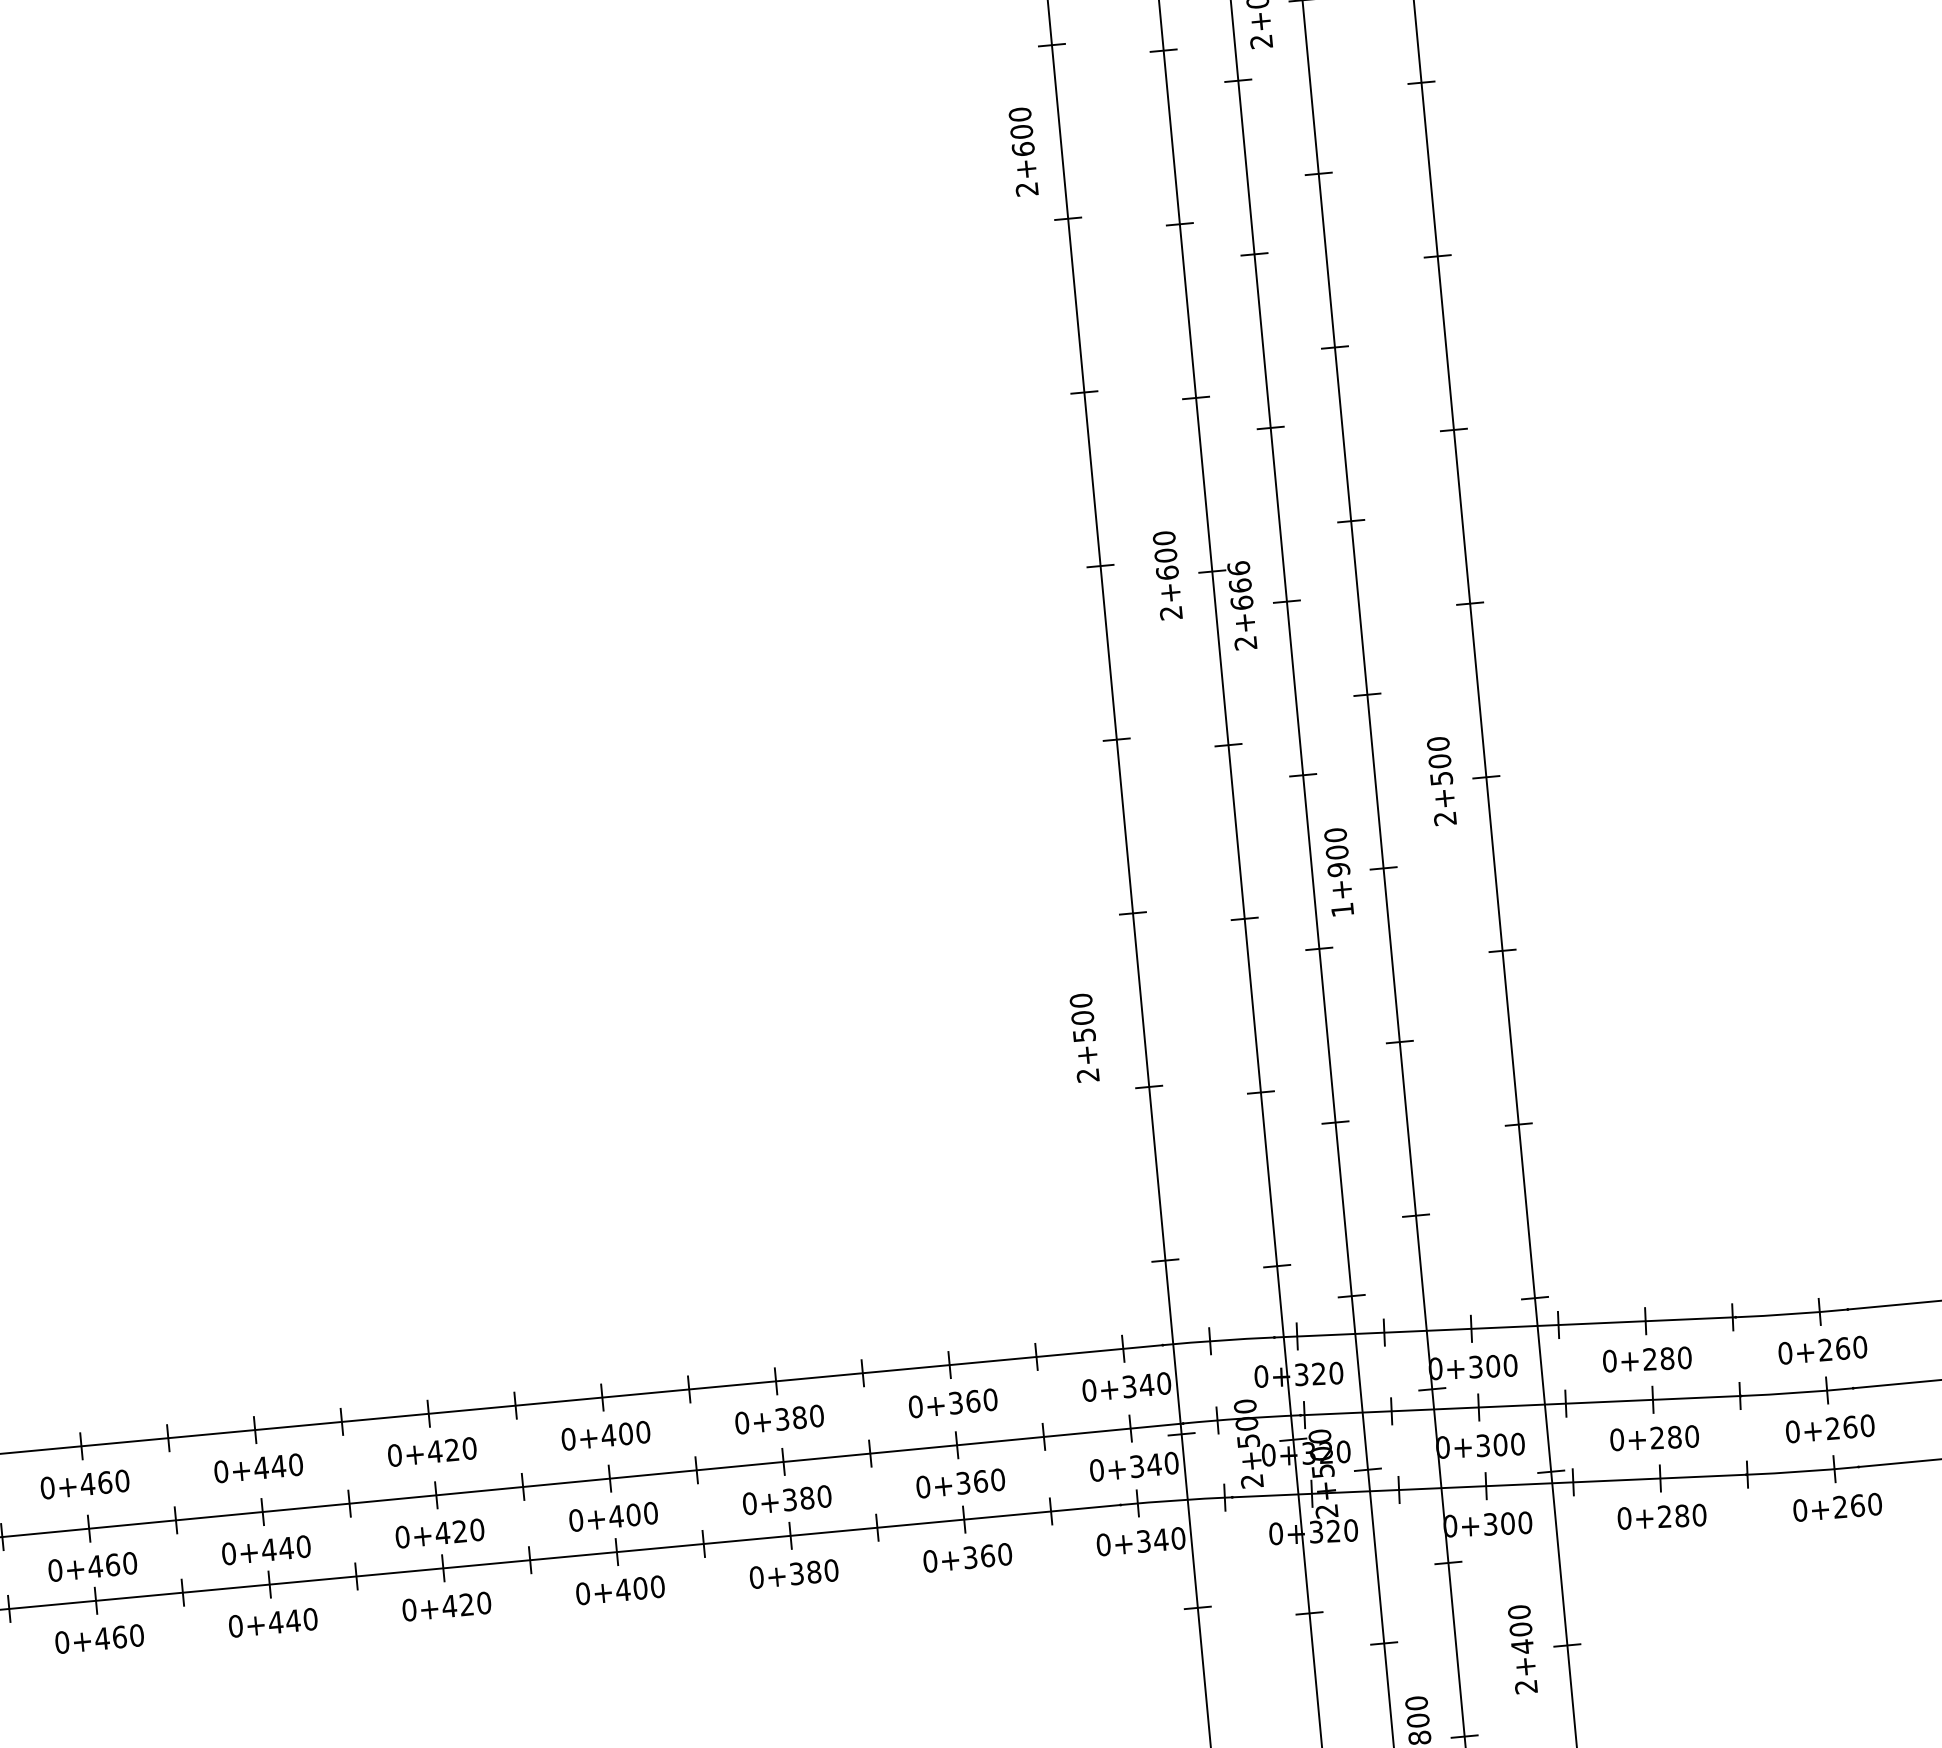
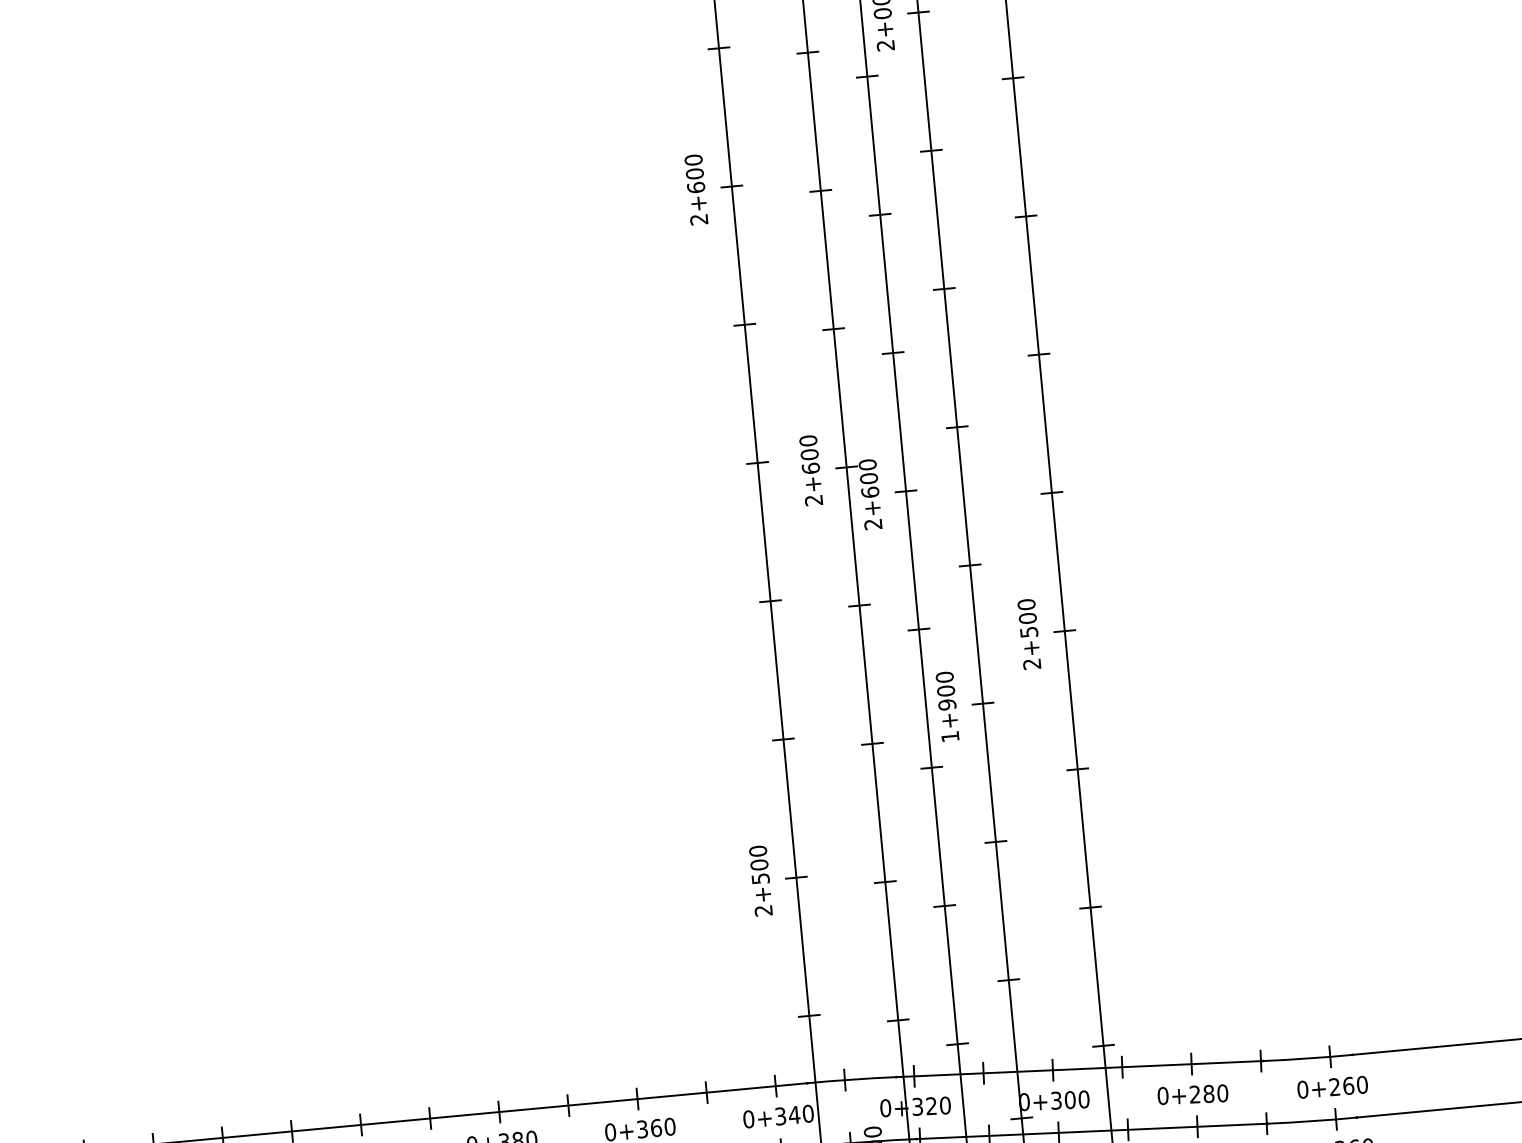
text: (1023, 151) -> (696, 189), moved
text: (1239, 576) -> (868, 471), 2+666 -> 2+600
text: (1084, 1037) -> (760, 880), moved

